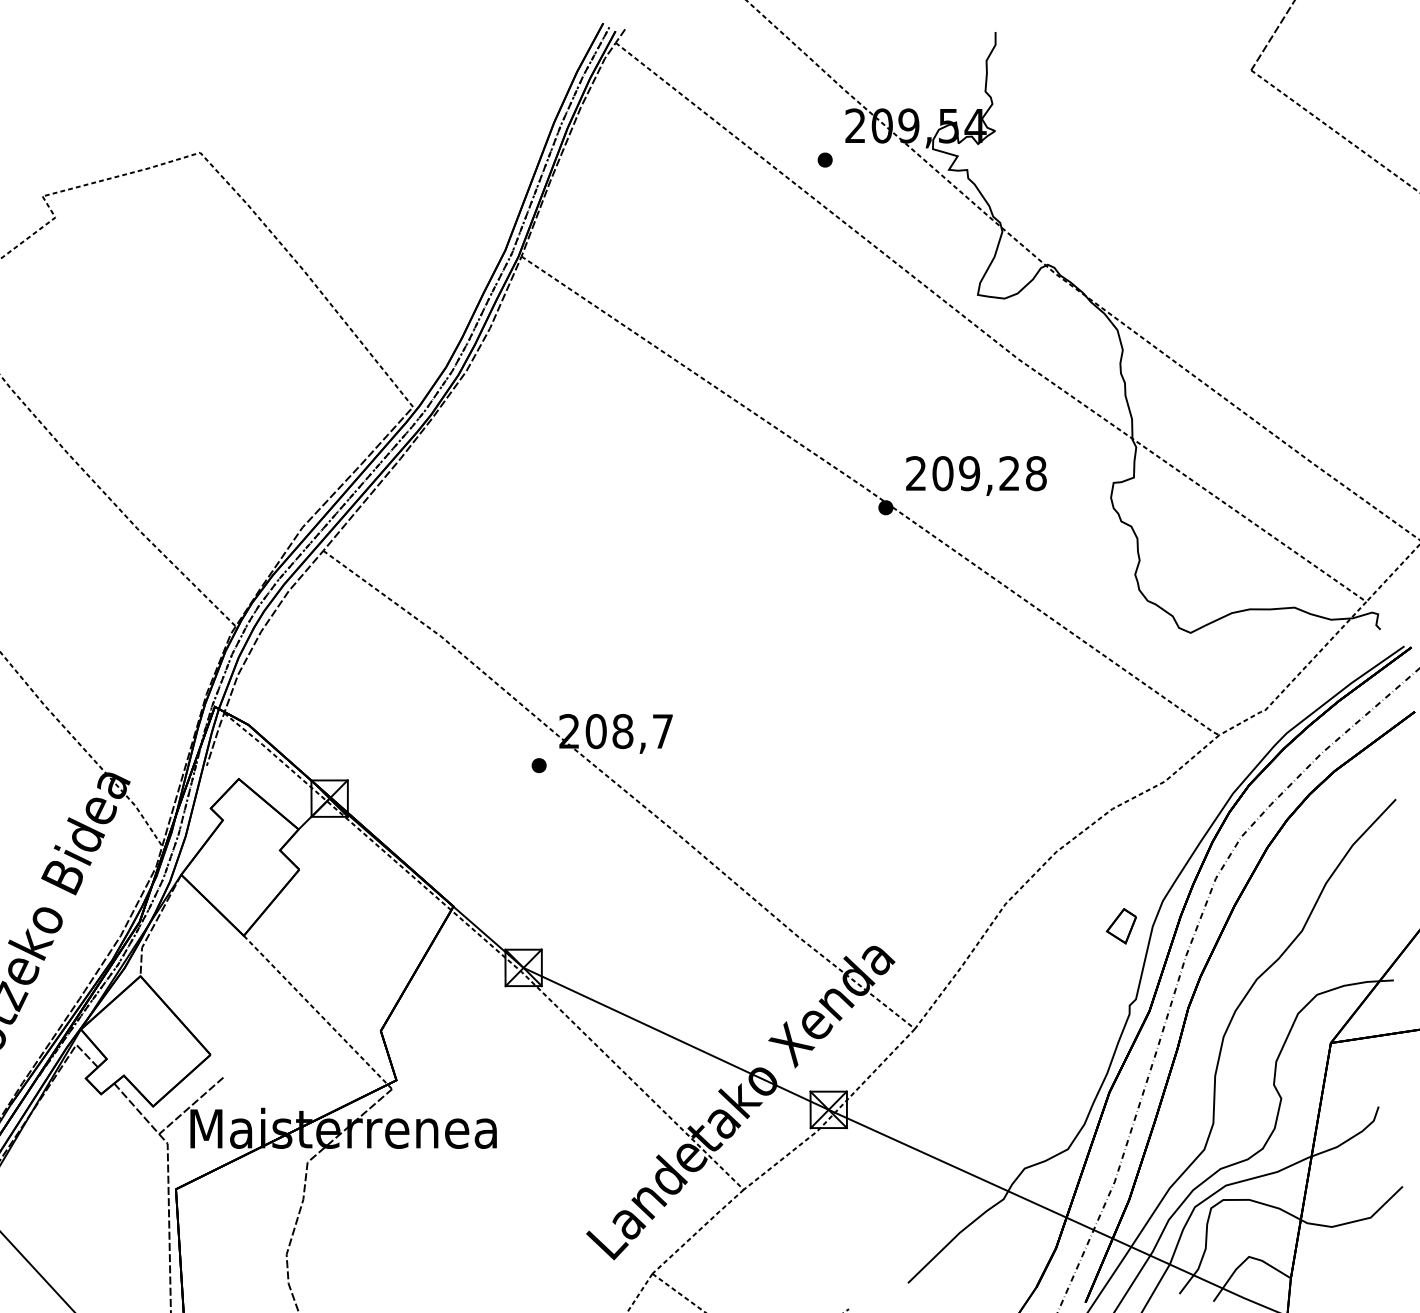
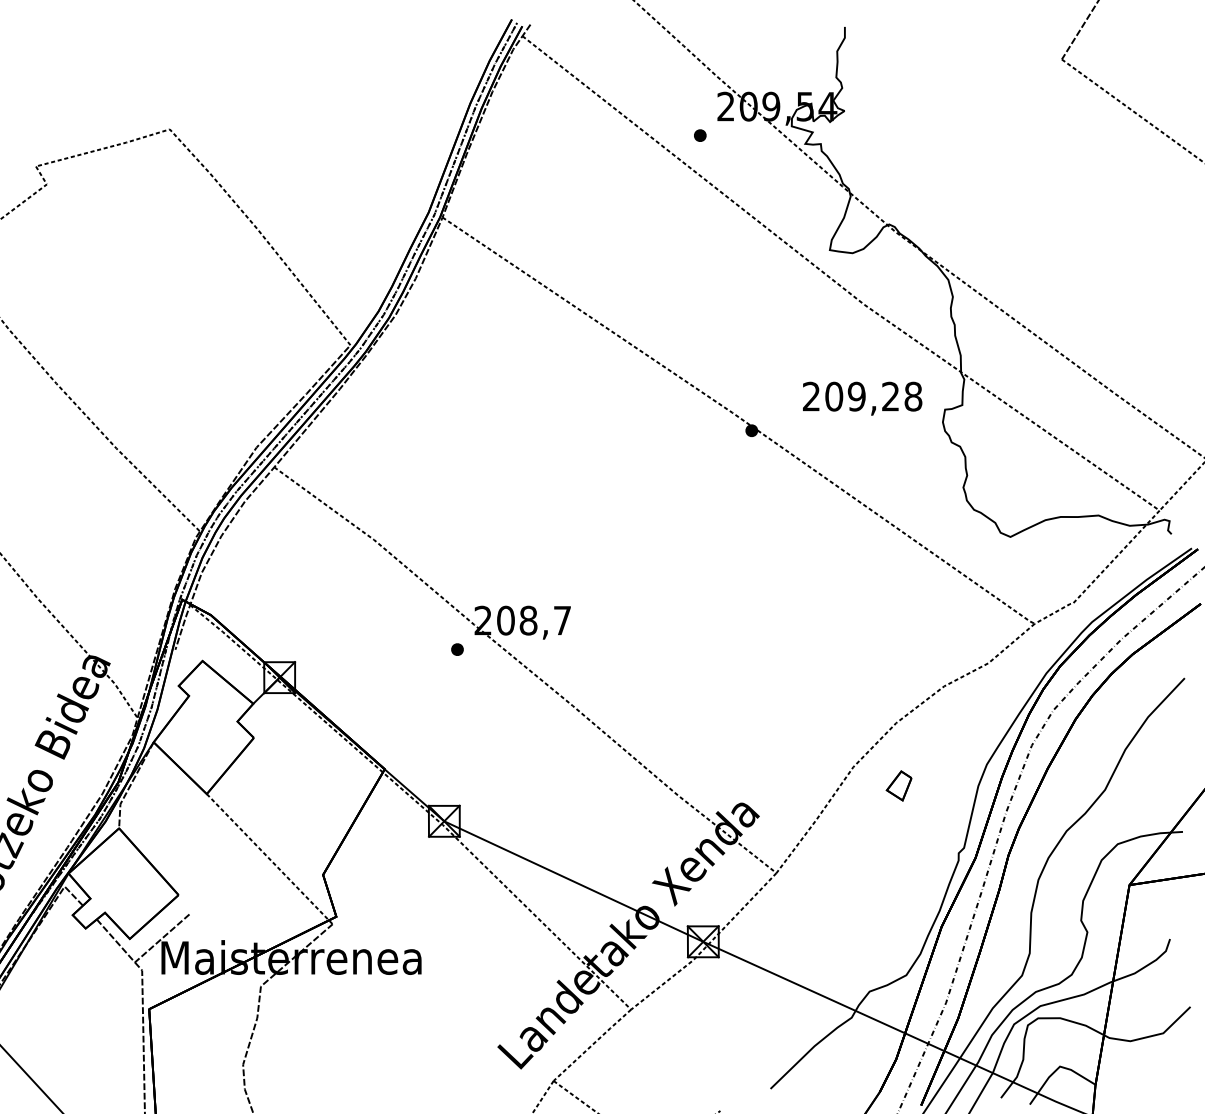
text: (976, 475) -> (862, 398), moved
part: (1120, 926) -> (898, 786), moved

